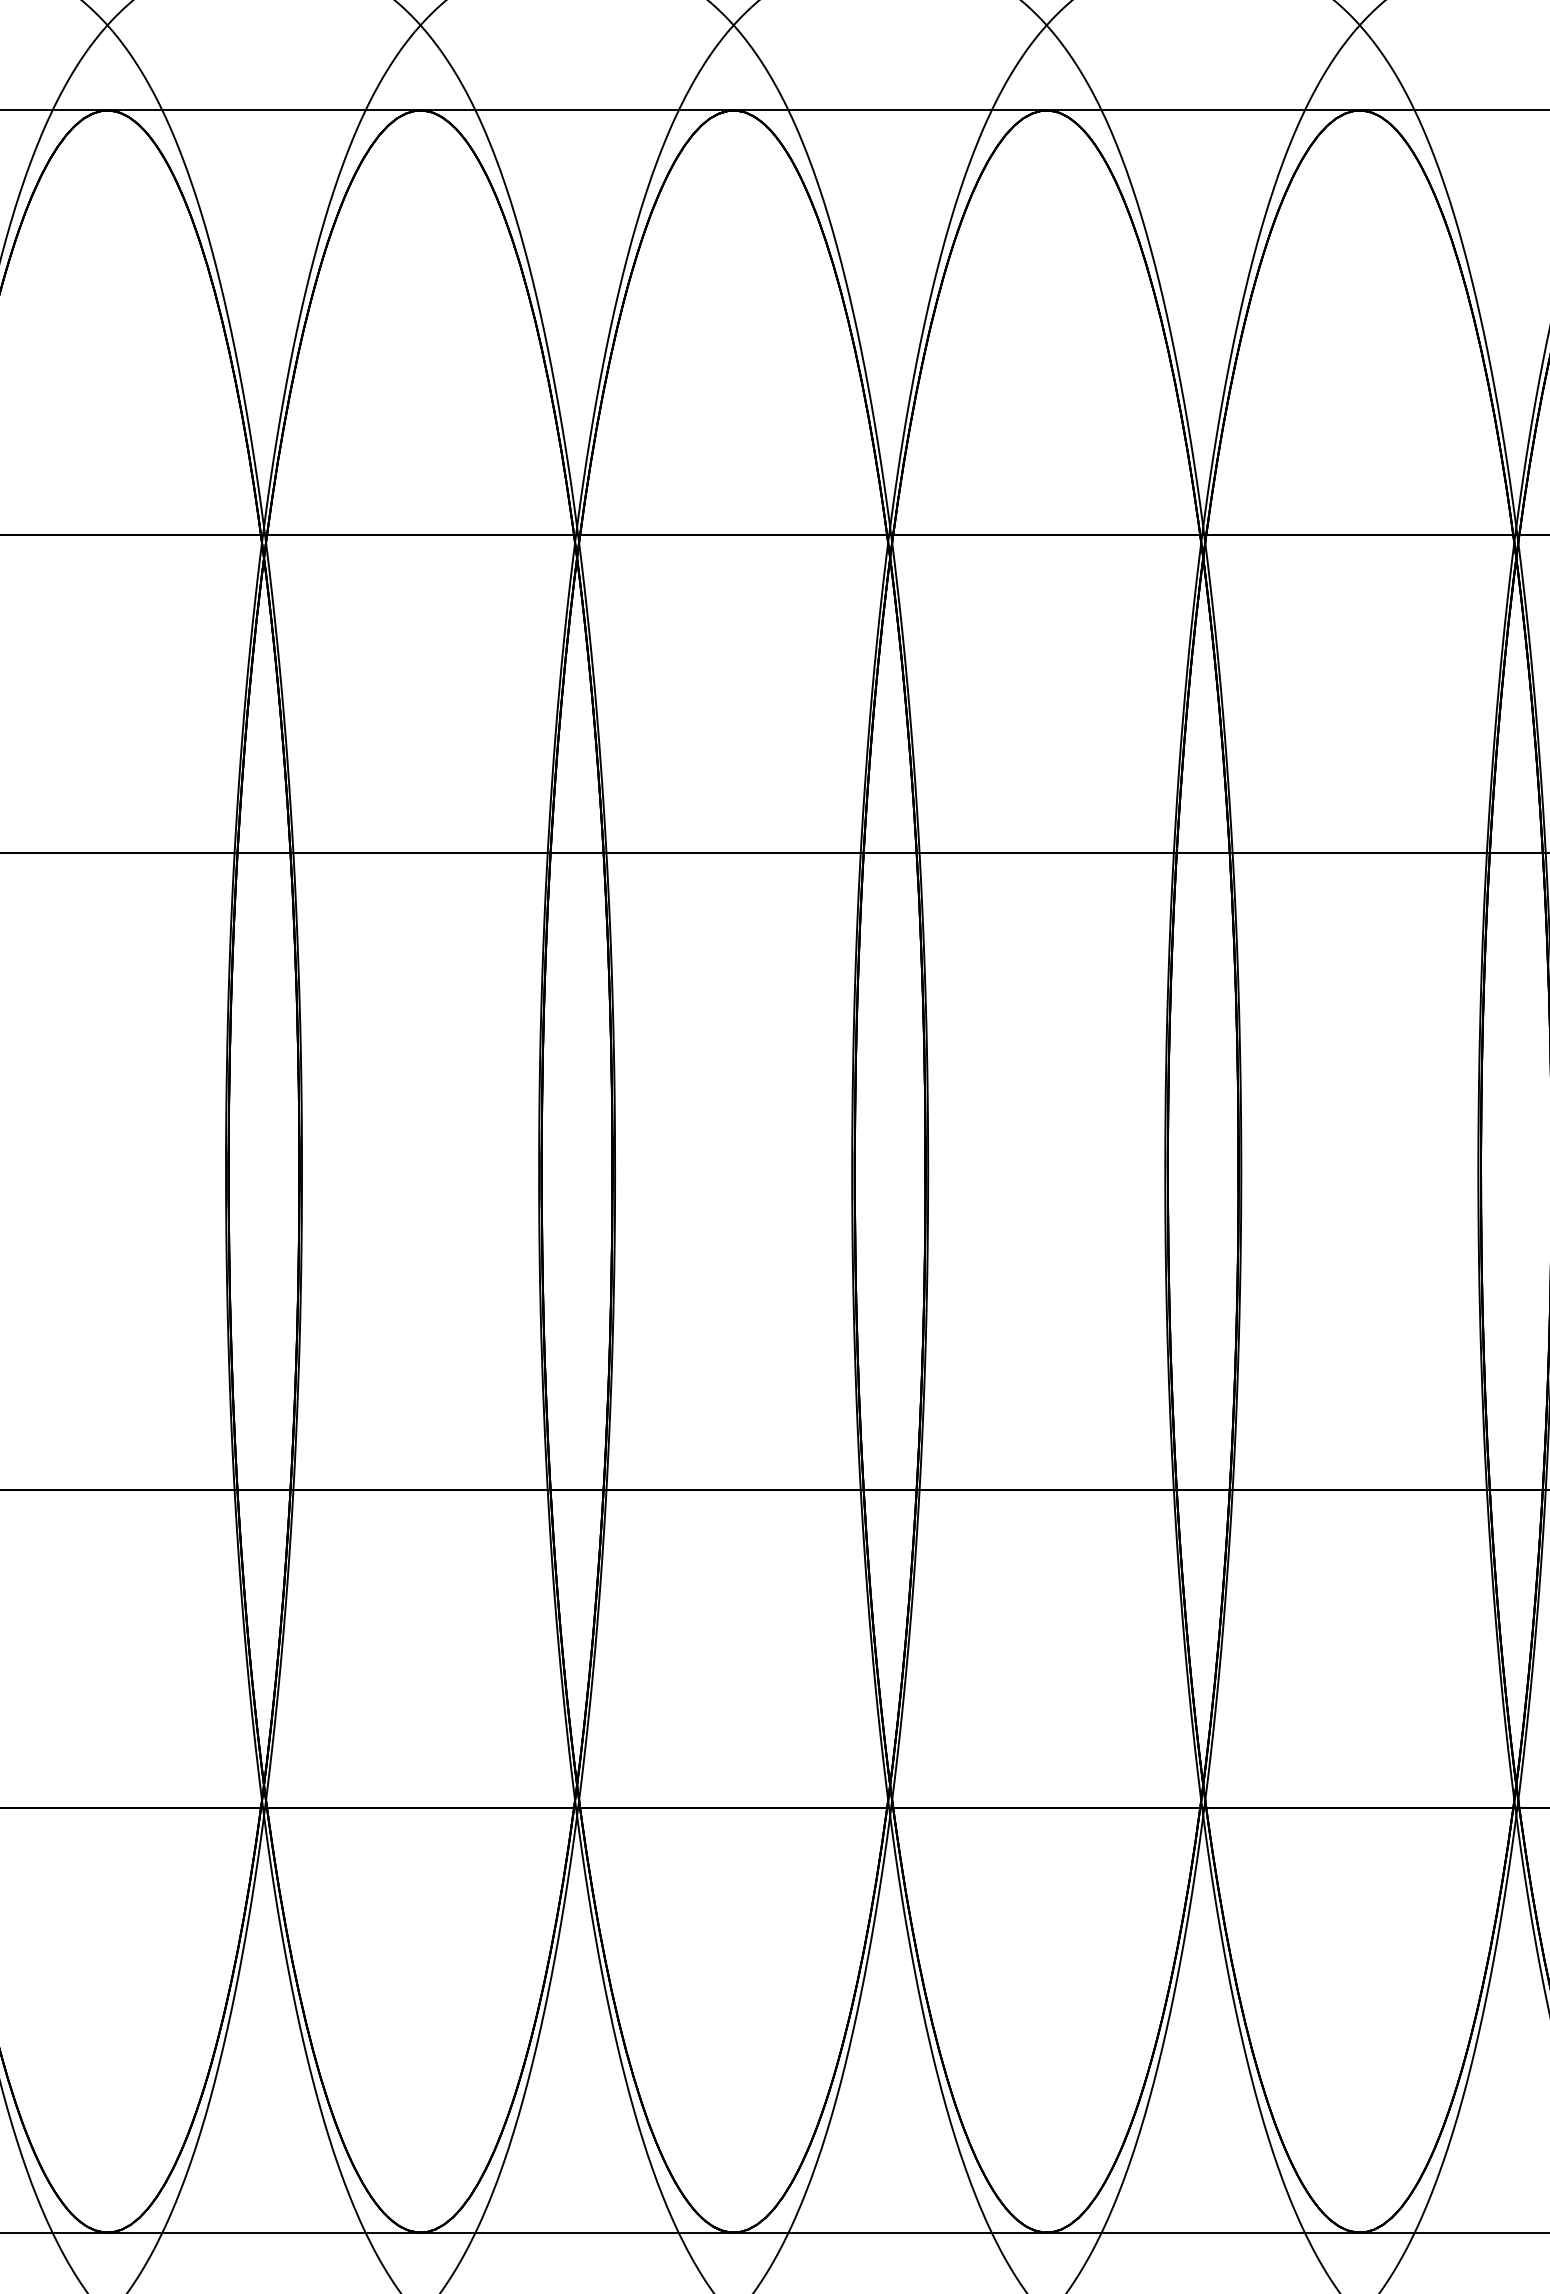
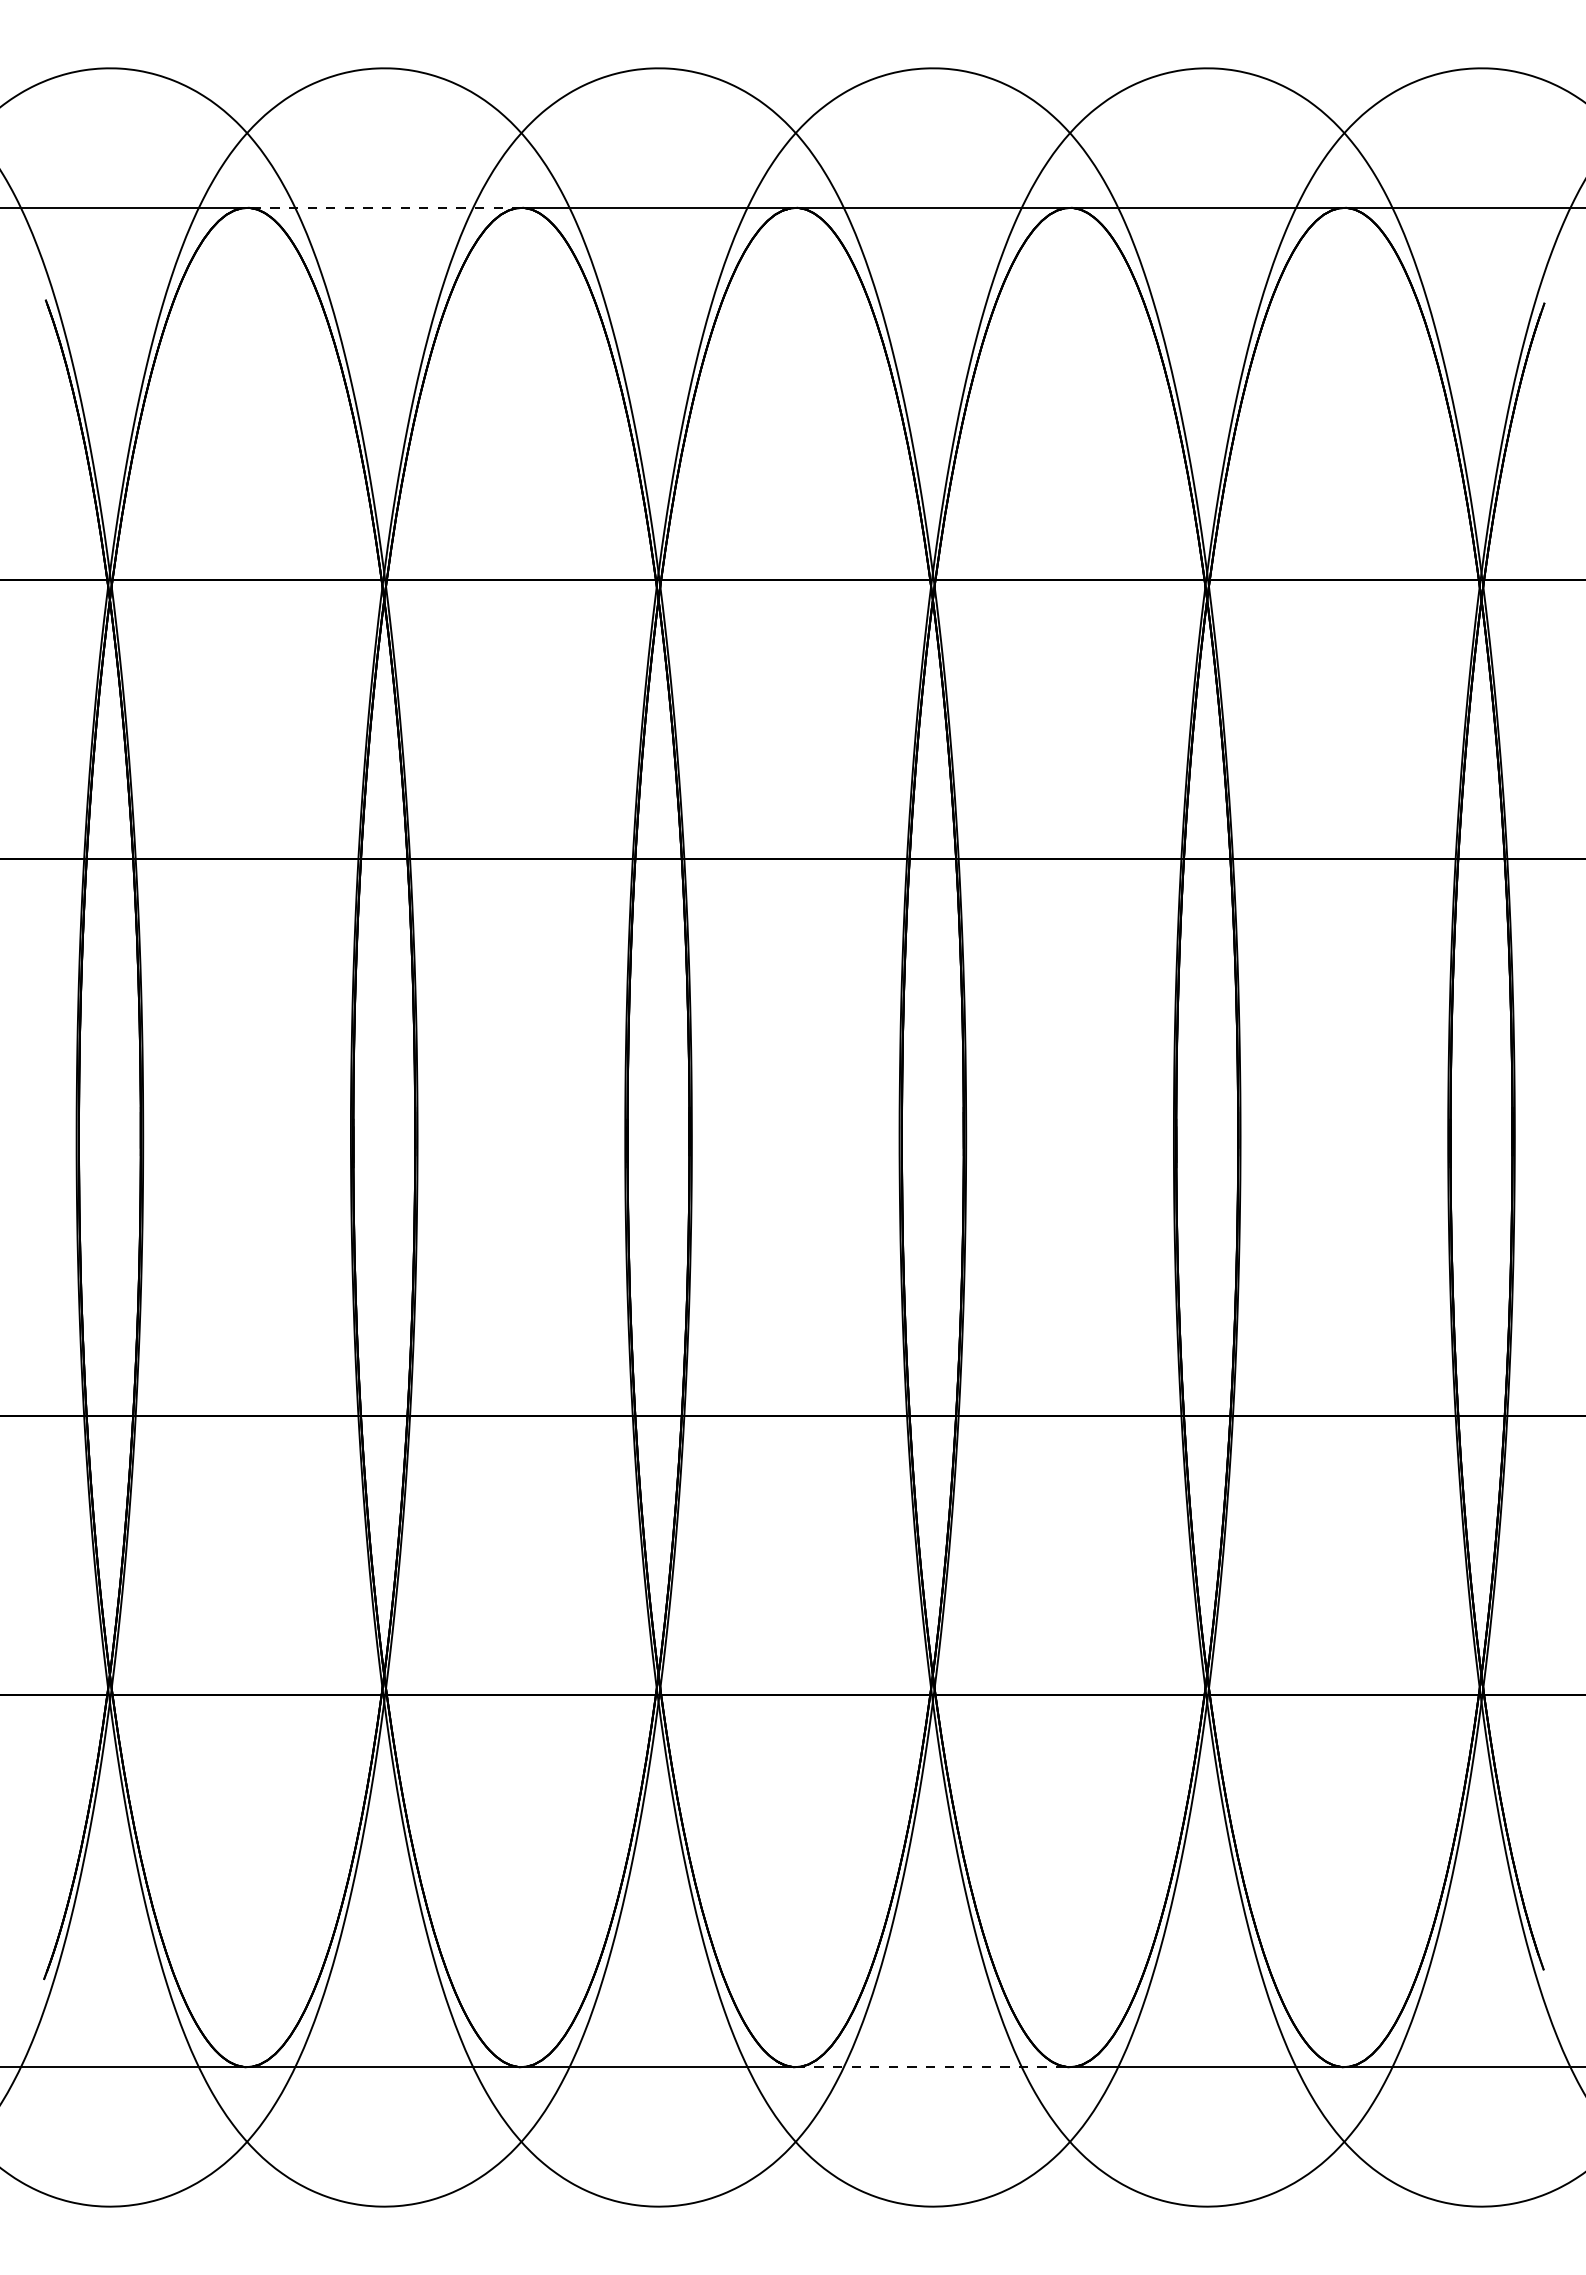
line: (263, 110) -> (383, 207), solid -> dashed
line: (890, 2232) -> (933, 2067), solid -> dashed

